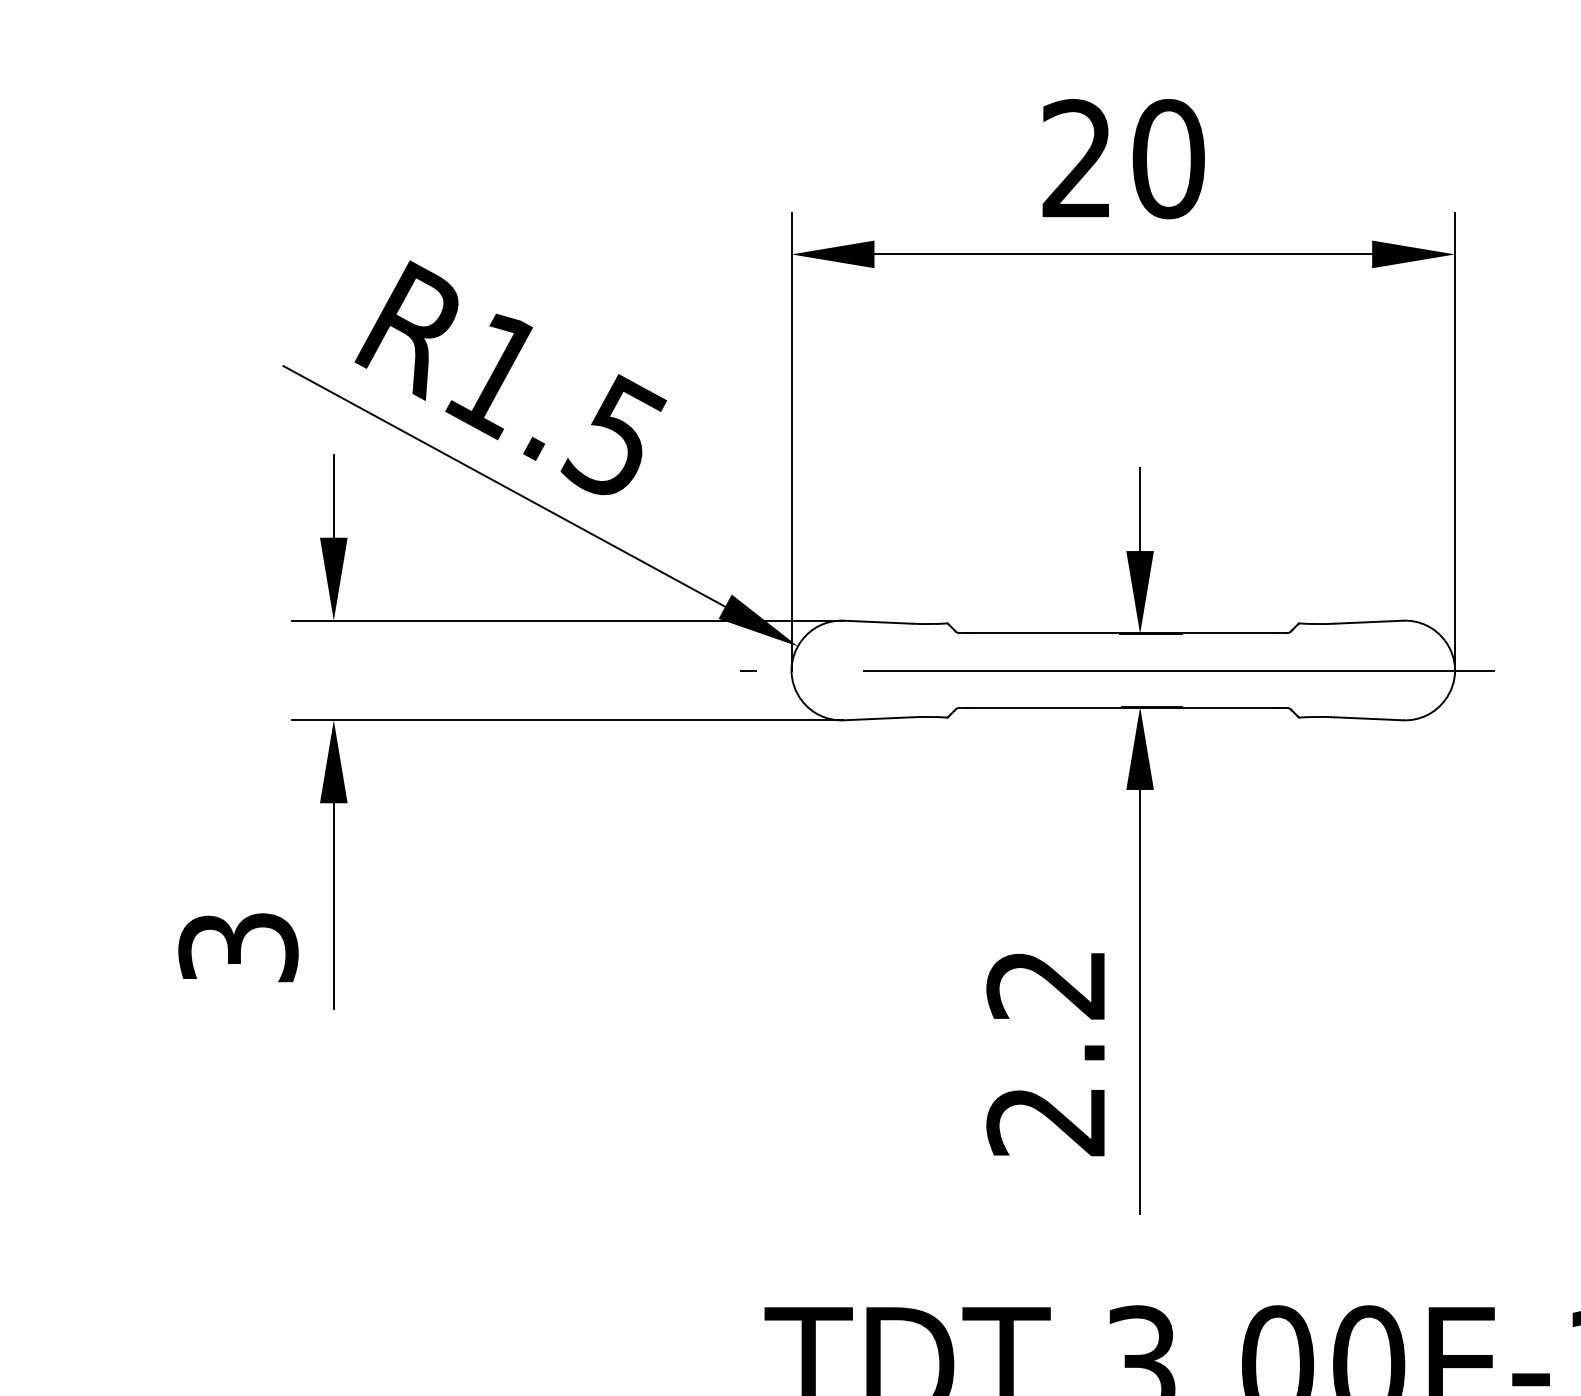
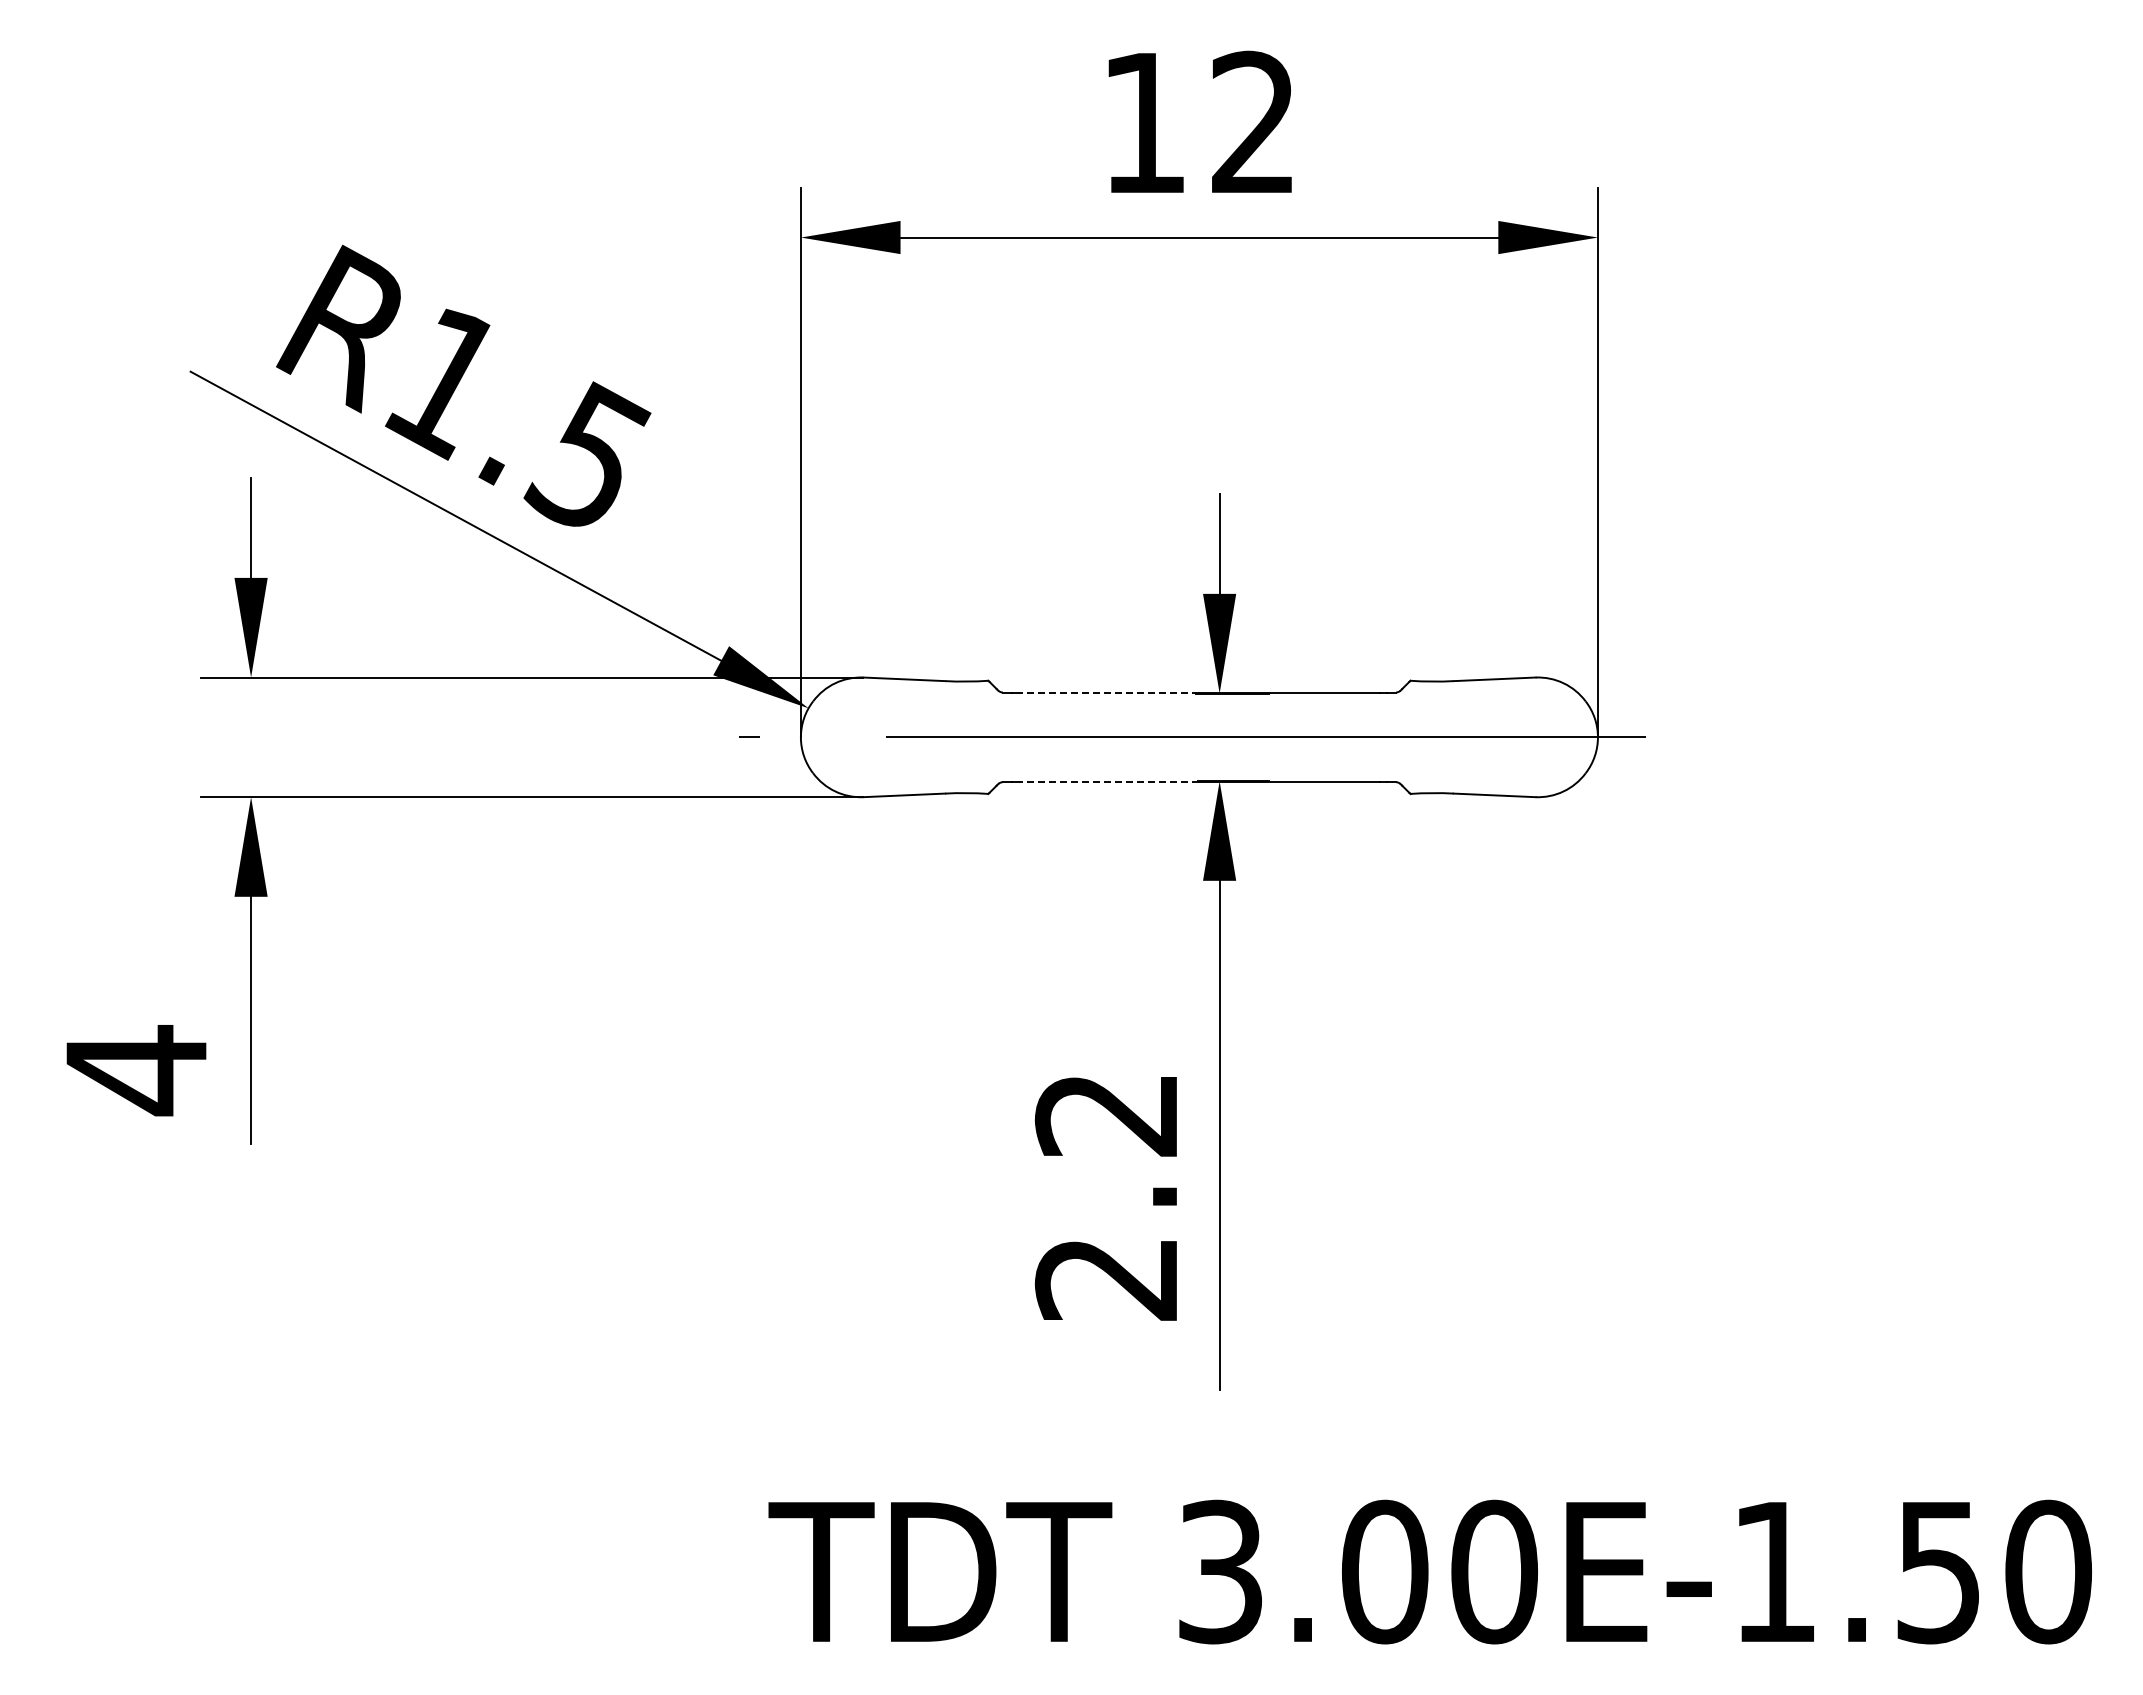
text: (1123, 158) -> (1199, 122), 20 -> 12
line: (1047, 633) -> (1108, 692), solid -> dashed
line: (1047, 708) -> (1108, 782), solid -> dashed
text: (238, 947) -> (136, 1070), 3 -> 4

